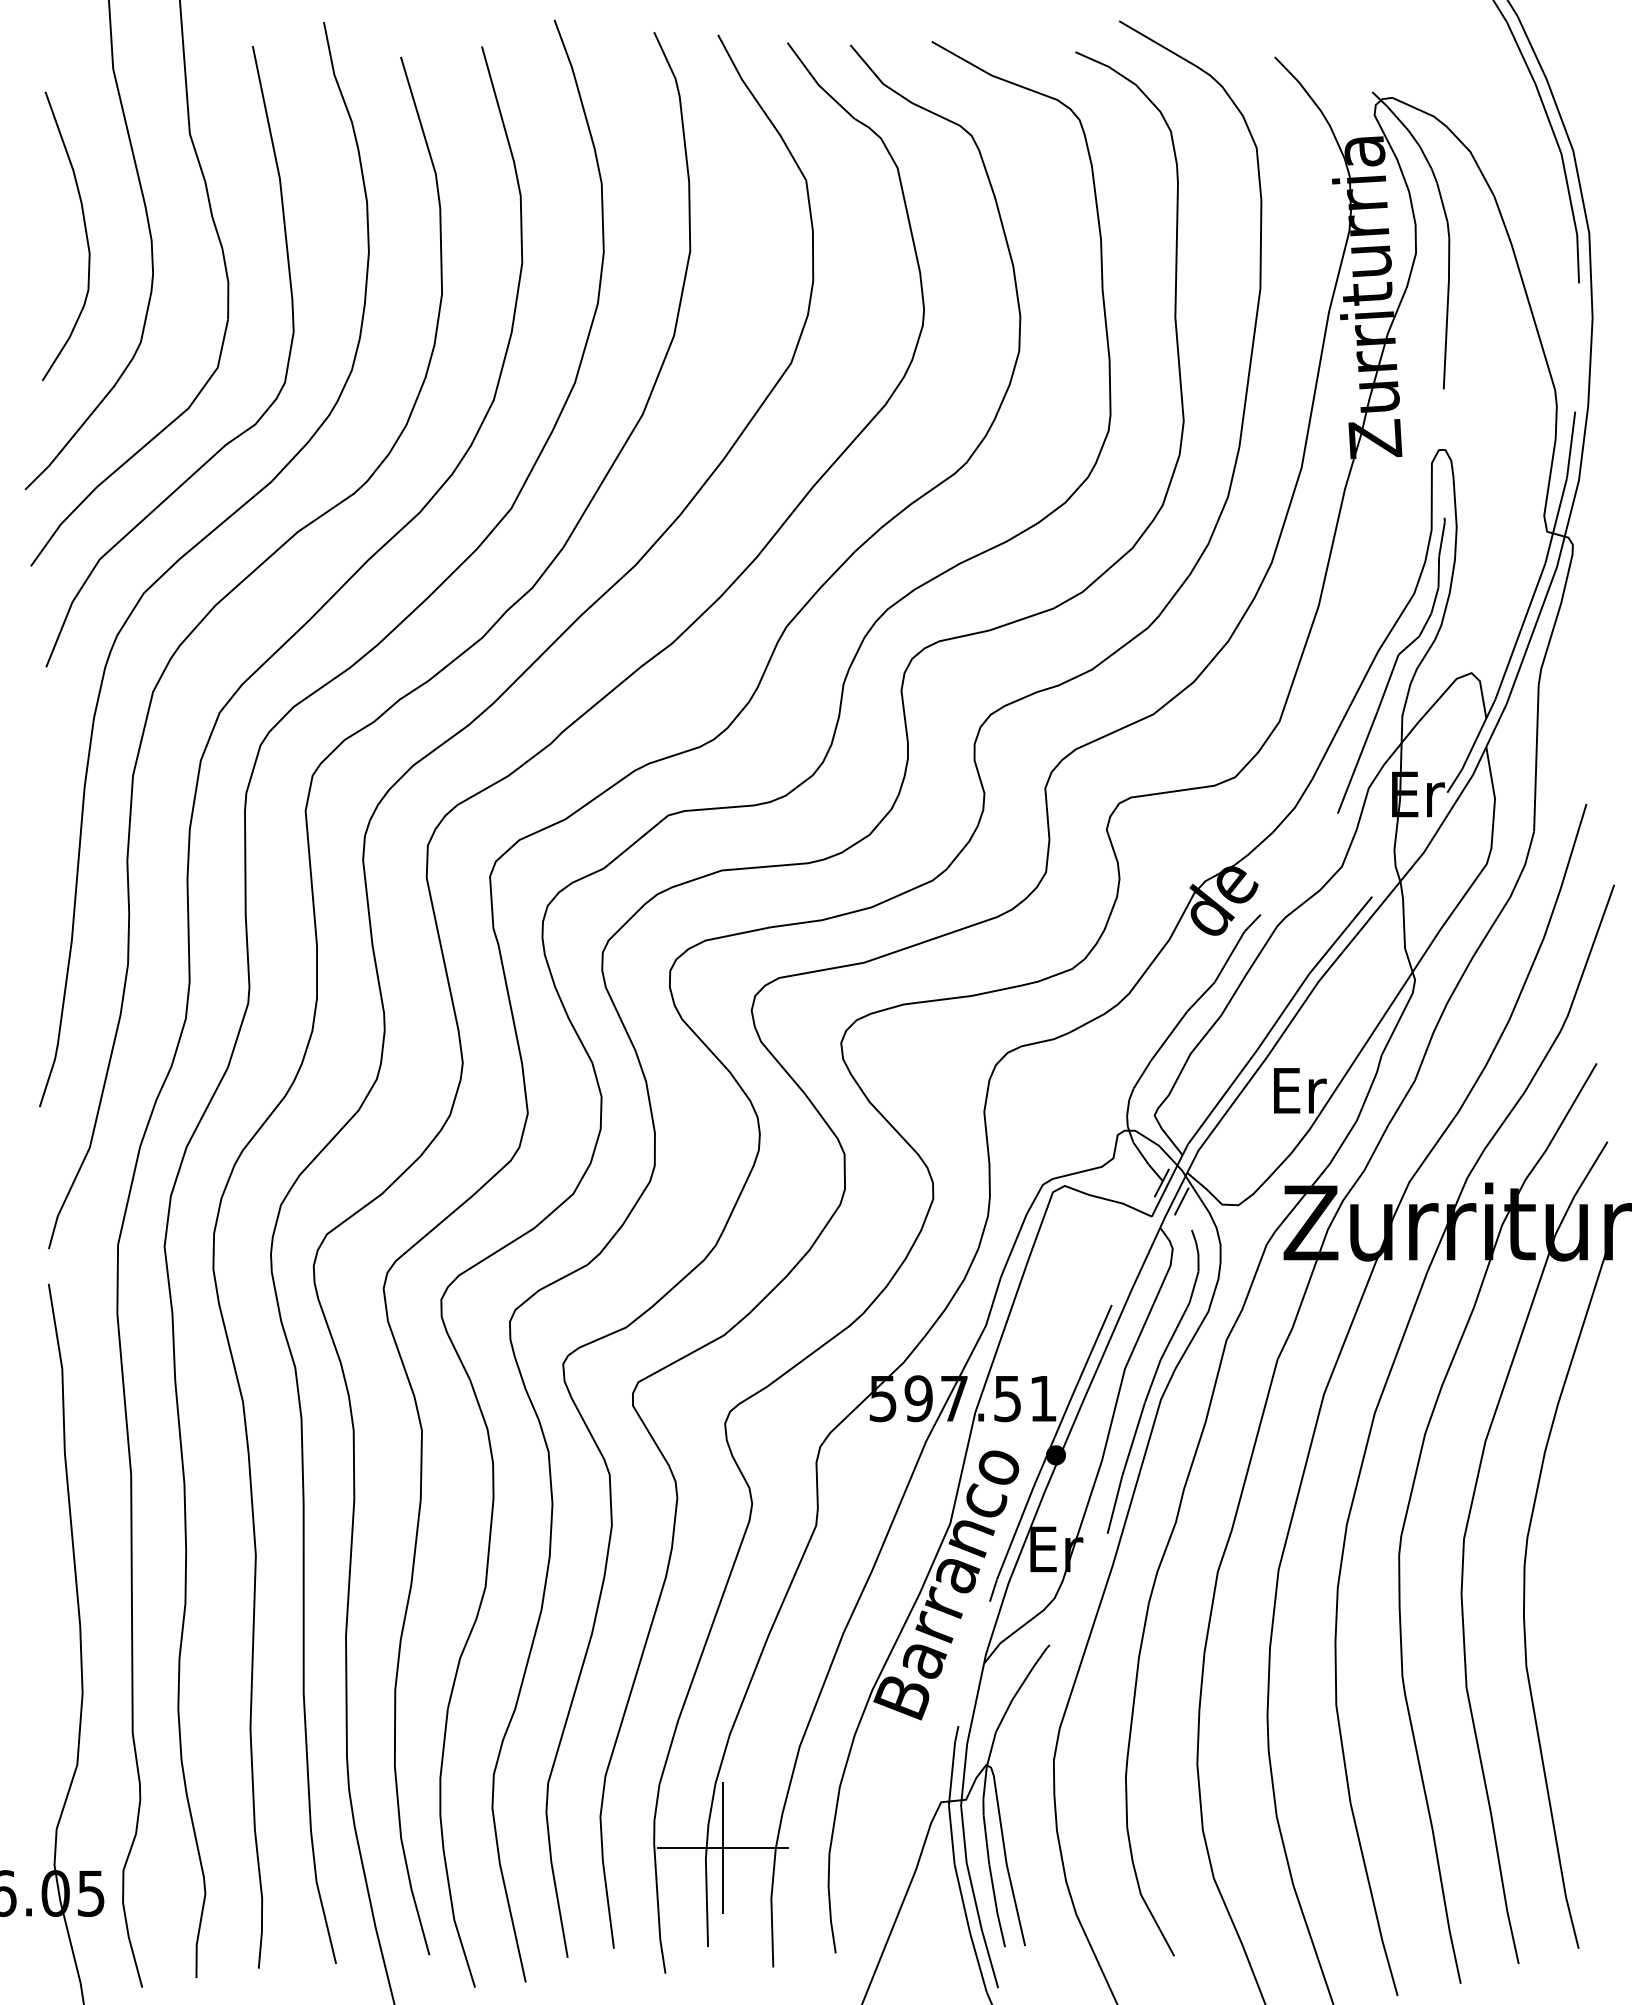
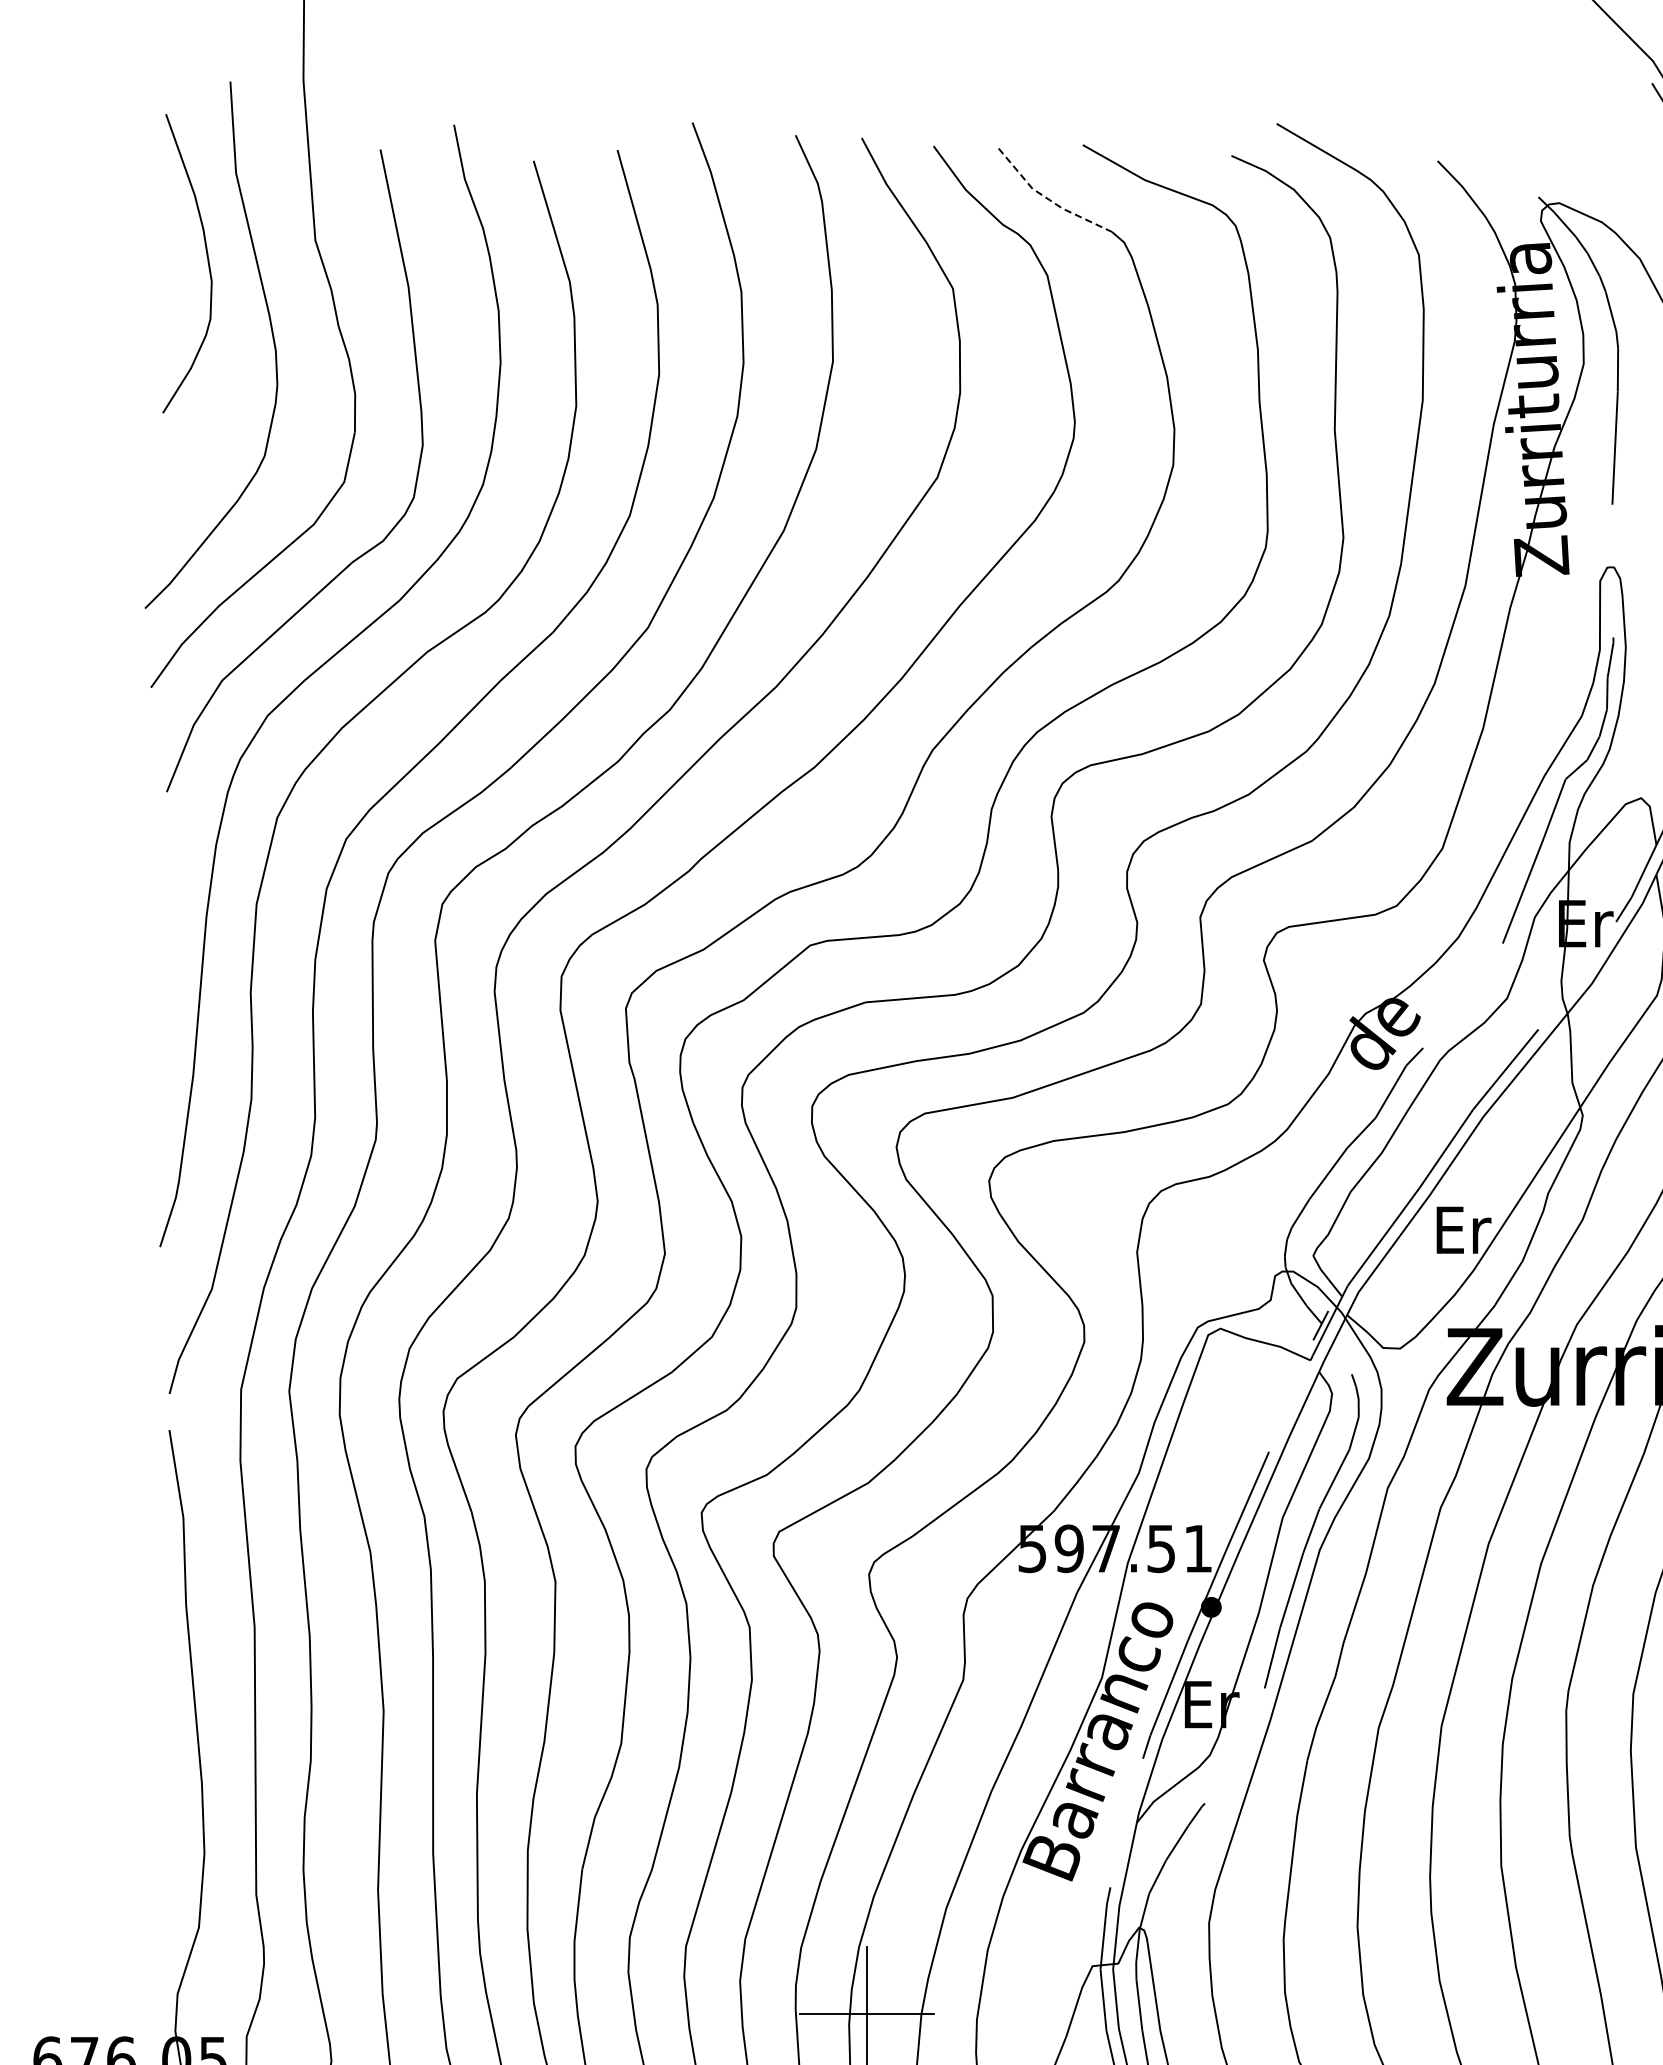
line: (899, 94) -> (1049, 199), solid -> dashed
curve: (85, 235) -> (207, 262), moved
line: (1181, 1201) -> (1341, 1344), removed

